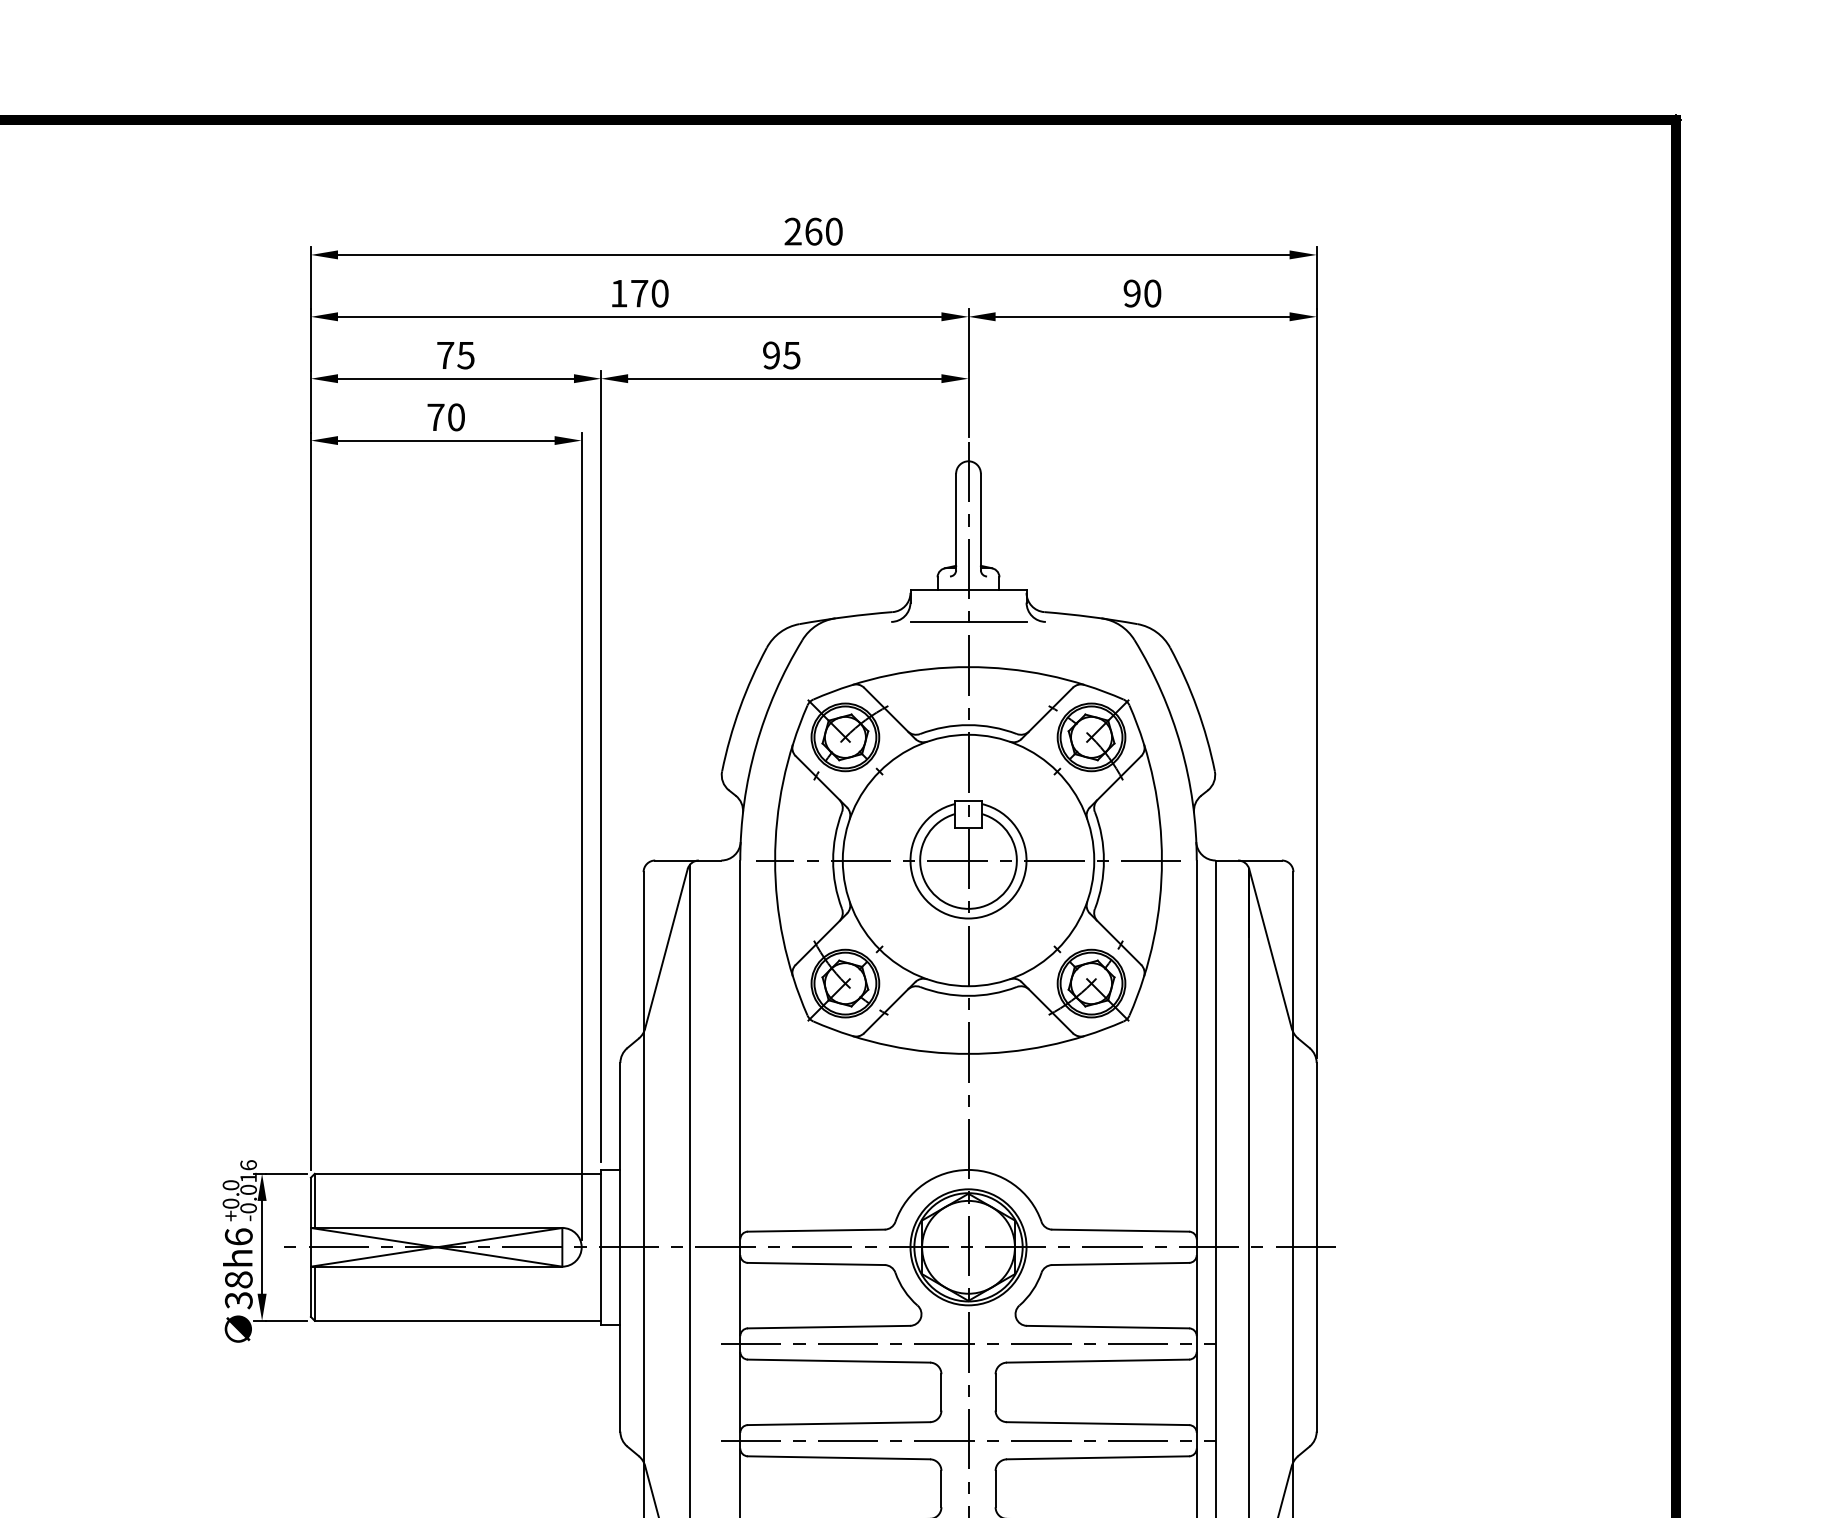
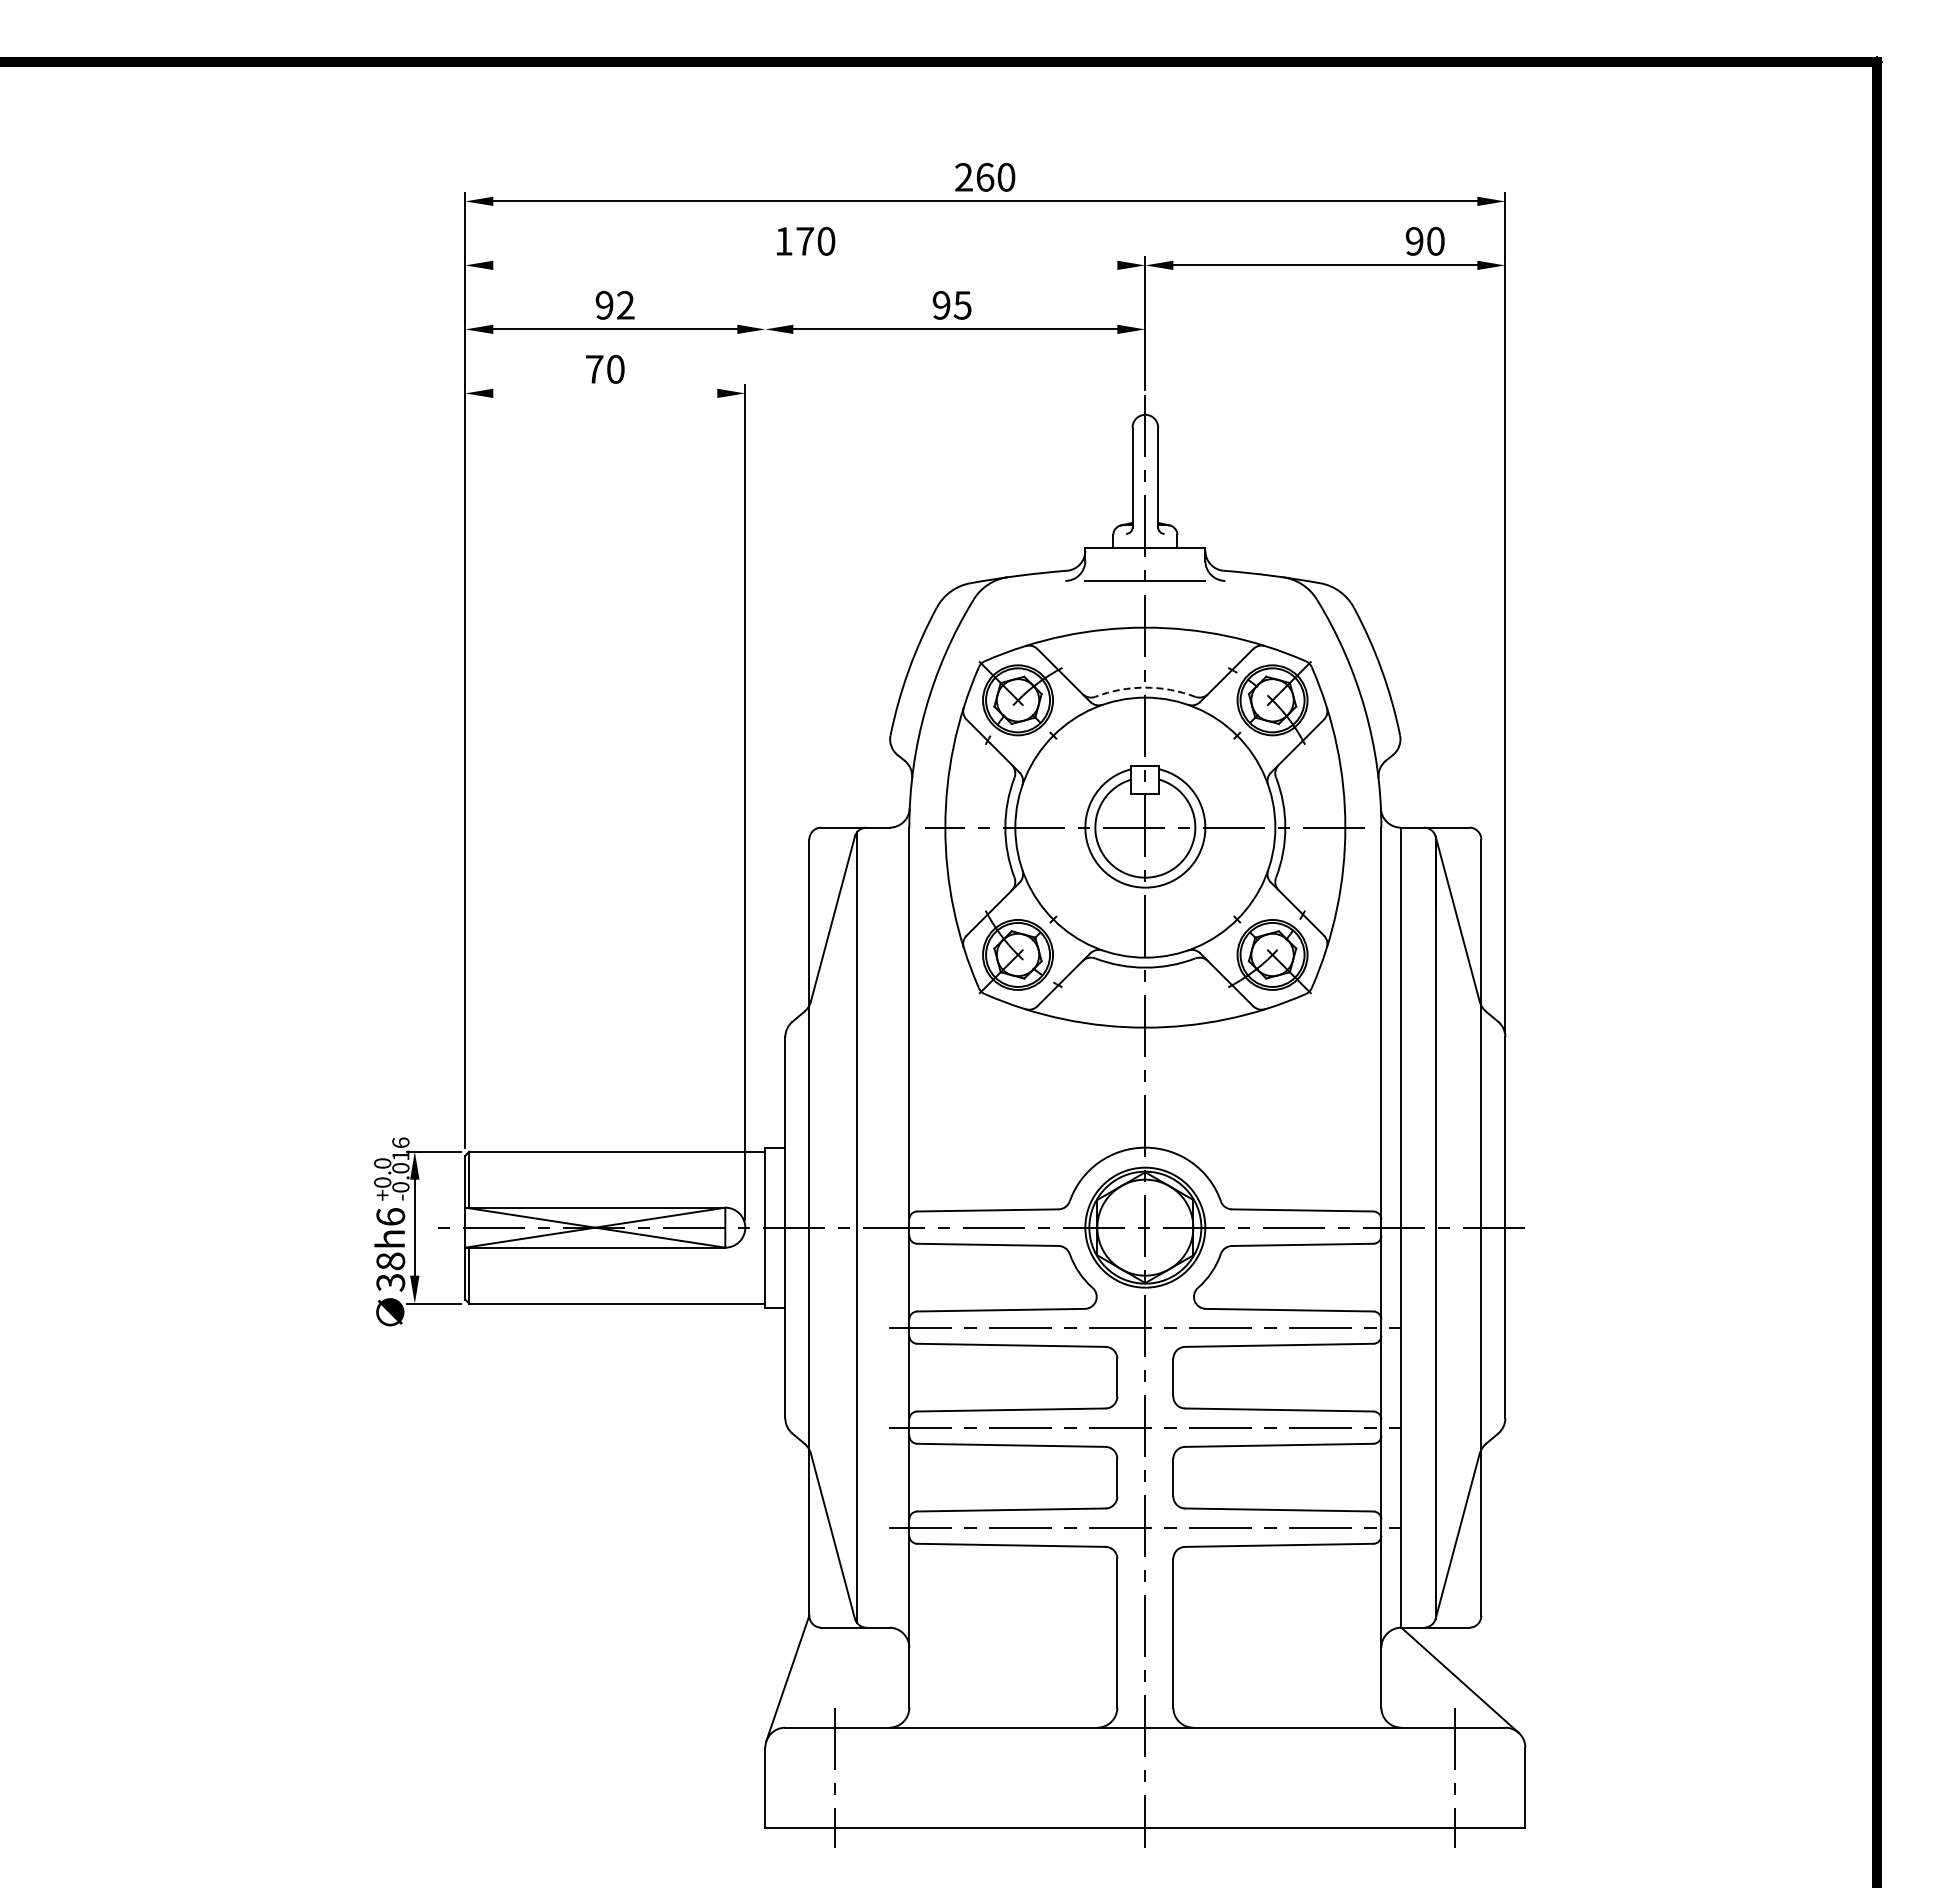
text: (1141, 293) -> (1424, 241), moved
line: (639, 316) -> (805, 265), removed
text: (455, 355) -> (614, 305), 75 -> 92
line: (446, 440) -> (605, 393), removed
arc: (968, 724) -> (1145, 687), solid -> dashed
line: (601, 766) -> (765, 730), removed

